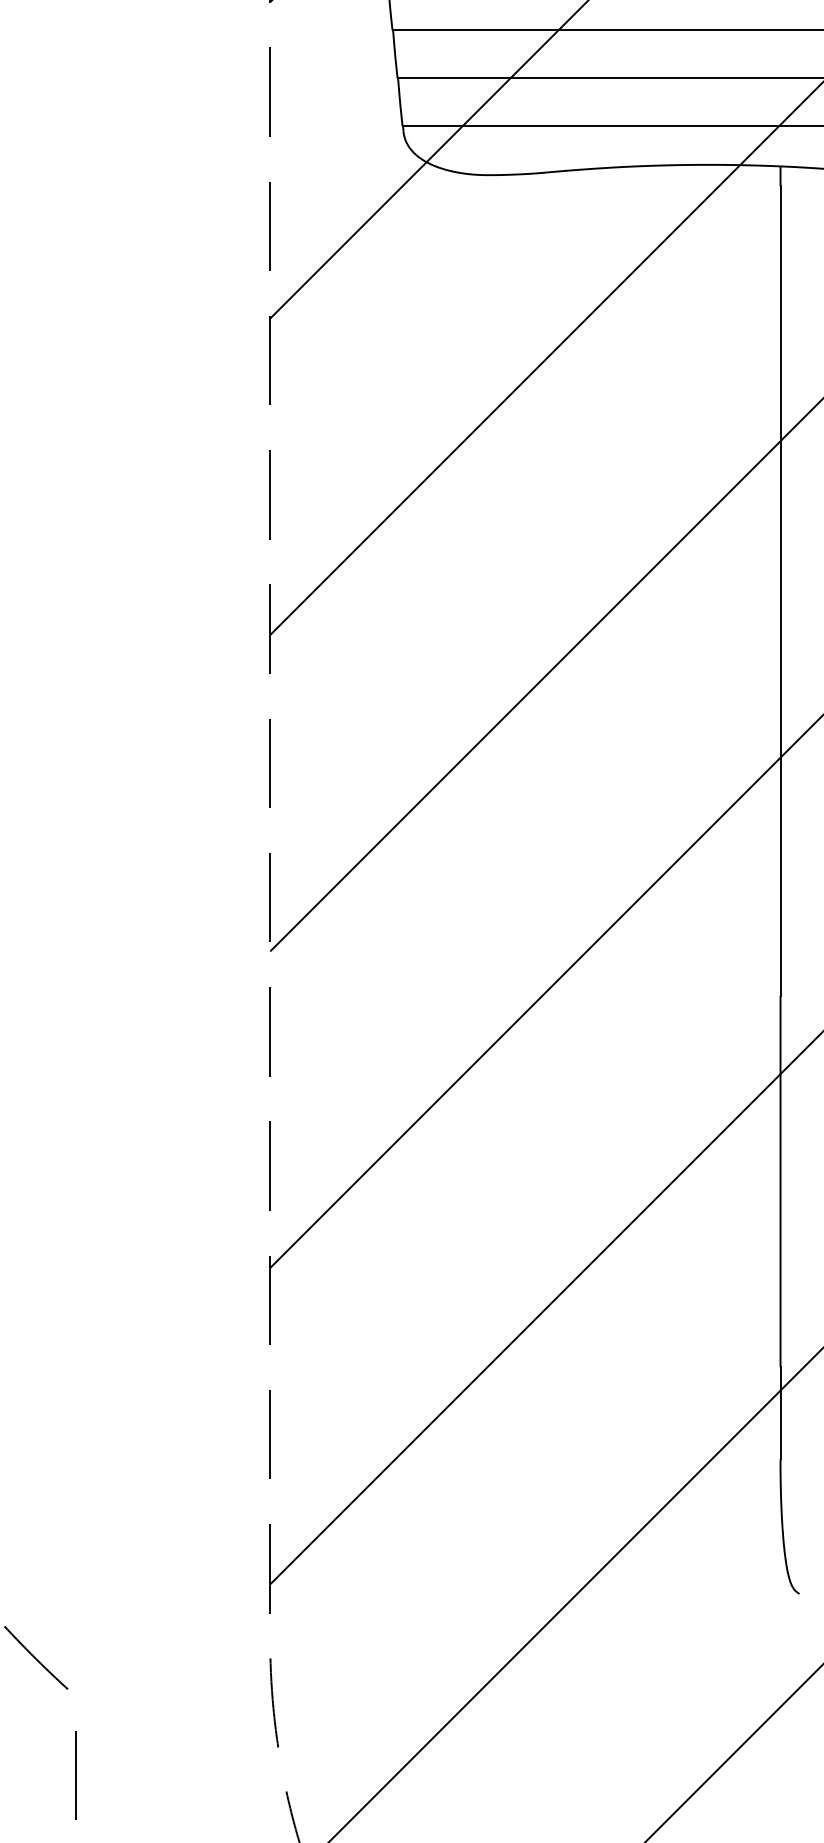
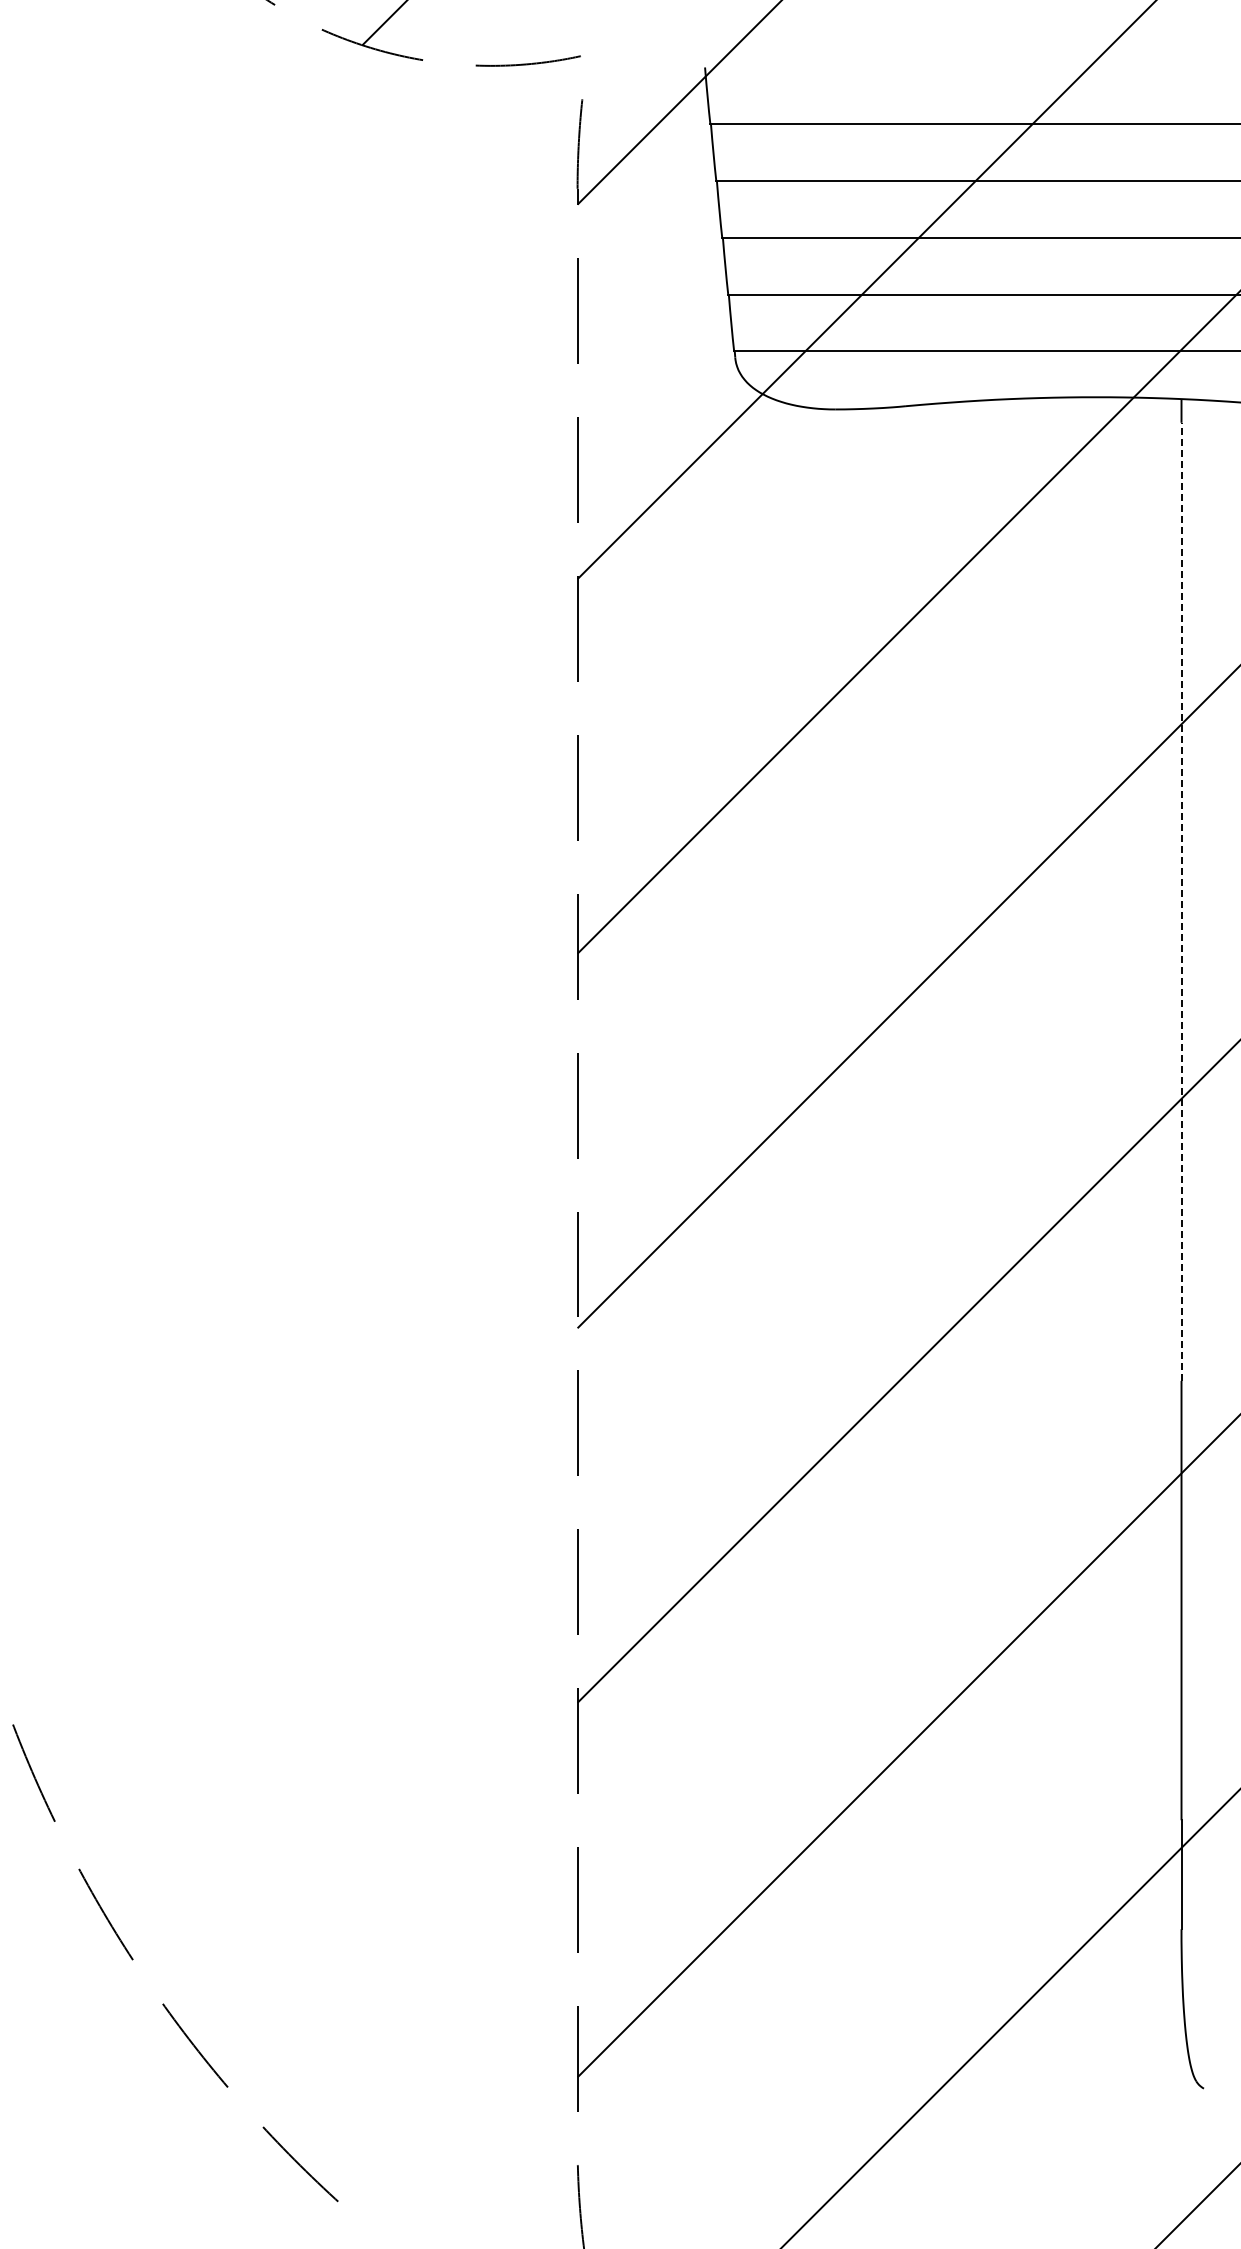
line: (780, 590) -> (1181, 901), solid -> dashed

